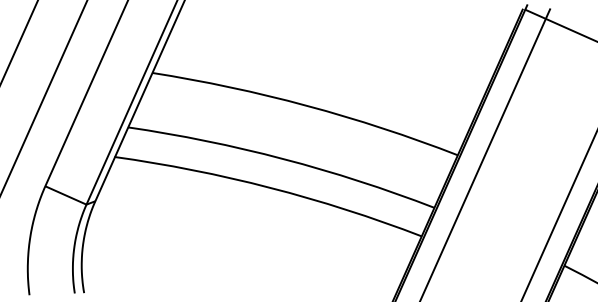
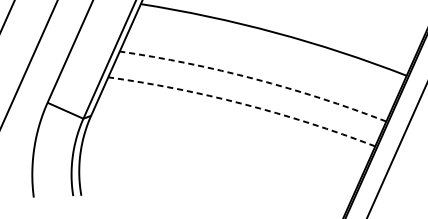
line: (283, 159) -> (254, 79), solid -> dashed
line: (270, 187) -> (243, 103), solid -> dashed

